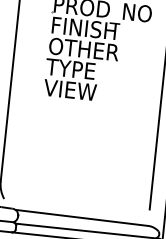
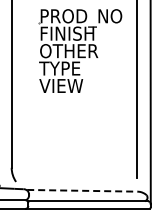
line: (82, 217) -> (82, 190), solid -> dashed

